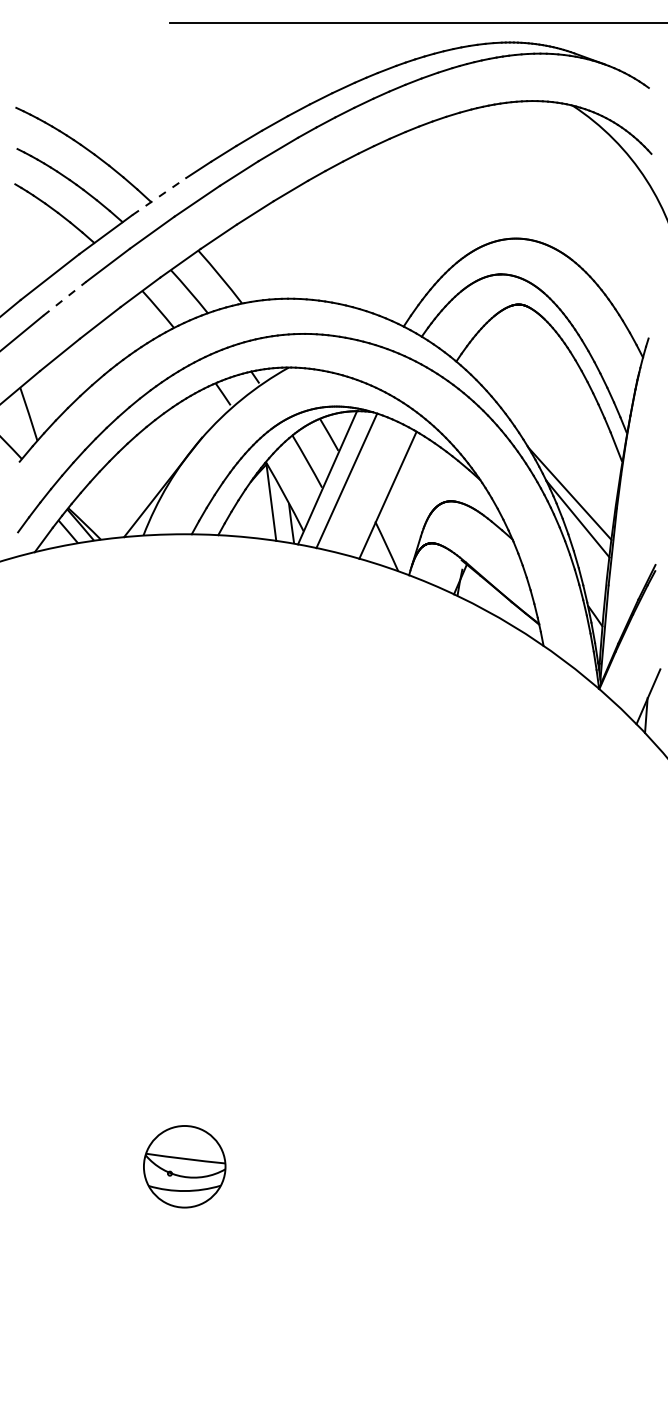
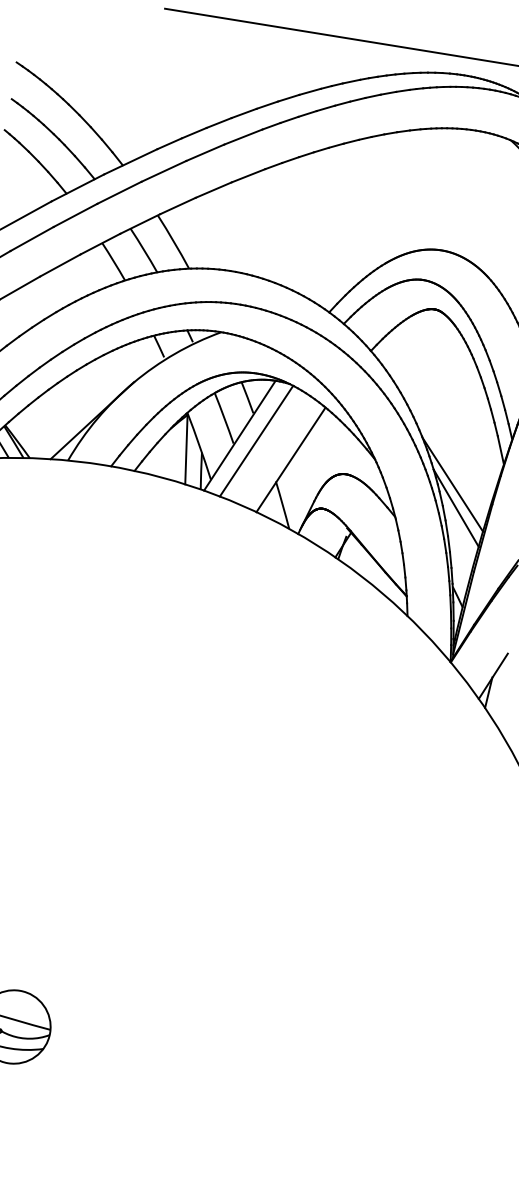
line: (159, 196) -> (131, 161), dashed -> solid
line: (65, 298) -> (32, 238), dashed -> solid

